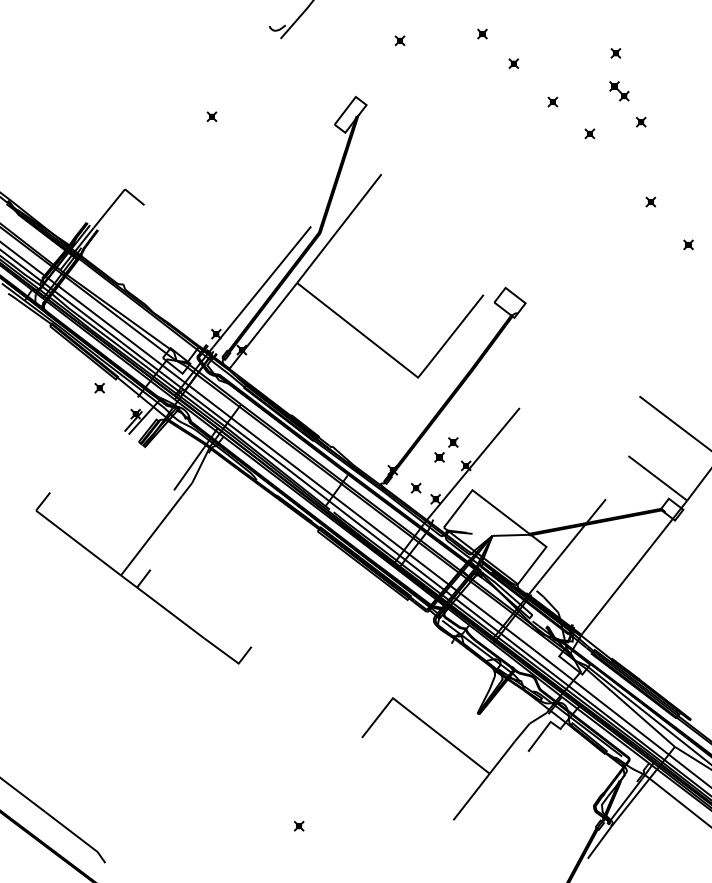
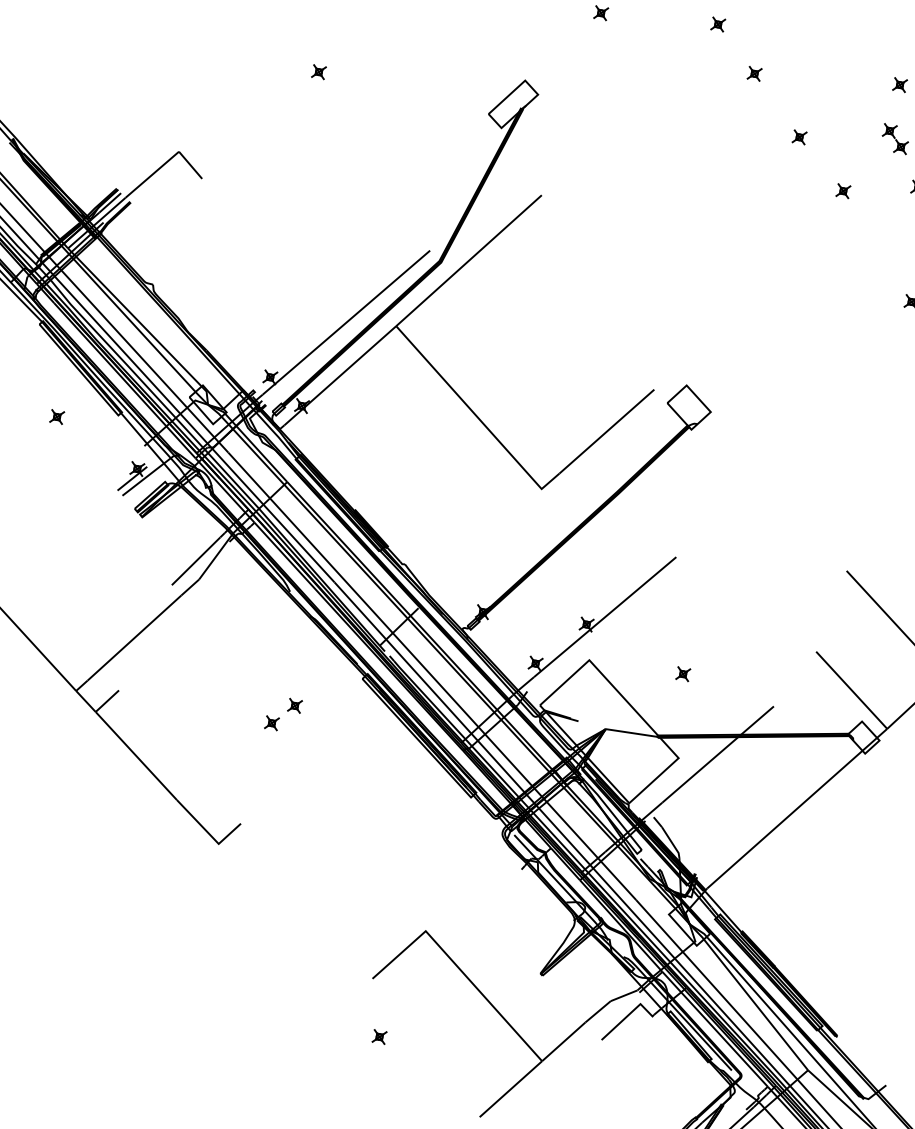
part: (99, 387) -> (57, 416), moved
part: (446, 449) -> (283, 713), moved
part: (415, 487) -> (682, 673), moved
part: (298, 826) -> (378, 1037), moved

